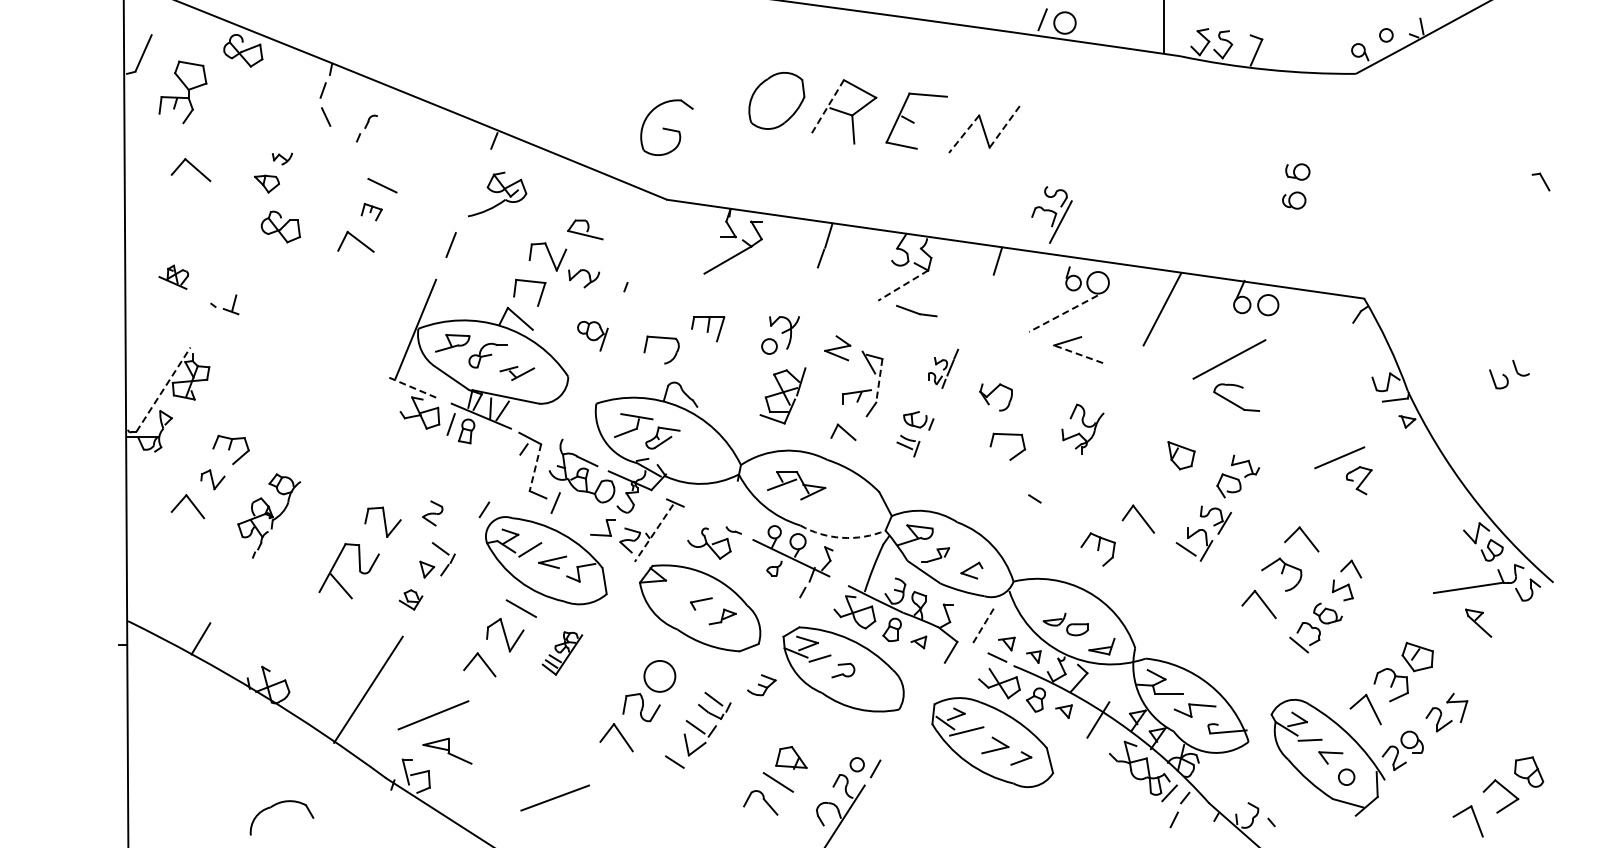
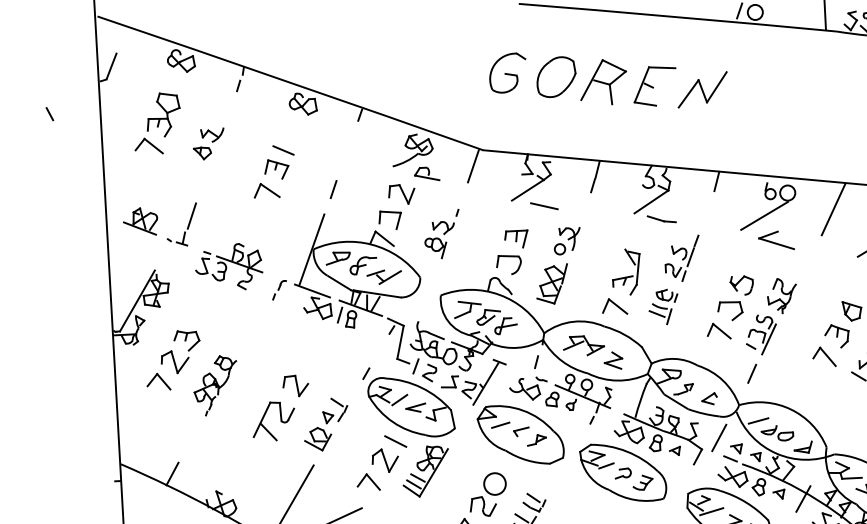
part: (182, 92) -> (163, 115), moved
line: (827, 108) -> (592, 80), dashed -> solid
line: (326, 116) -> (50, 113), moved
line: (1004, 126) -> (716, 87), dashed -> solid
part: (666, 127) -> (507, 73), moved
part: (366, 128) -> (279, 290), moved
line: (963, 134) -> (688, 94), dashed -> solid
part: (282, 158) -> (212, 134), size x1.67
part: (497, 194) -> (412, 150), moved
part: (371, 211) -> (276, 168), size x1.67
part: (1051, 214) -> (762, 334), moved
line: (651, 221) -> (473, 165), added
part: (280, 226) -> (302, 103), moved
line: (247, 272) -> (192, 216), added
part: (173, 277) -> (140, 222), size x1.67
part: (584, 278) -> (443, 227), moved
line: (750, 283) -> (544, 205), added
line: (902, 285) -> (650, 201), dashed -> solid
line: (1063, 313) -> (764, 215), dashed -> solid
part: (661, 338) -> (508, 256), moved
part: (296, 347) -> (229, 266), added
part: (837, 348) -> (613, 360), moved
line: (1078, 354) -> (776, 243), dashed -> solid
part: (943, 368) -> (682, 258), size x1.67
part: (517, 373) -> (384, 277), size x1.43
line: (879, 381) -> (638, 269), dashed -> solid
line: (413, 388) -> (312, 291), dashed -> solid
line: (163, 389) -> (137, 300), dashed -> solid
part: (782, 395) -> (551, 284), moved
part: (995, 397) -> (741, 285), moved
part: (843, 432) -> (614, 306), size x1.43
part: (908, 445) -> (660, 313), size x1.43
part: (686, 451) -> (505, 325), added
line: (535, 468) -> (400, 342), dashed -> solid
part: (990, 474) -> (719, 331), added
part: (212, 479) -> (174, 362), size x1.67
line: (727, 505) -> (536, 362), added
part: (432, 513) -> (429, 373), moved
line: (653, 533) -> (485, 384), dashed -> solid
arc: (842, 537) -> (617, 380), dashed -> solid
line: (1034, 537) -> (752, 373), added
part: (1097, 549) -> (836, 336), moved
part: (747, 560) -> (552, 399), added
line: (671, 592) -> (500, 424), added
part: (410, 599) -> (317, 439), size x1.67
line: (1040, 605) -> (758, 420), added
line: (982, 627) -> (719, 438), dashed -> solid
part: (562, 653) -> (426, 471), size x1.67
part: (761, 685) -> (642, 482), moved

